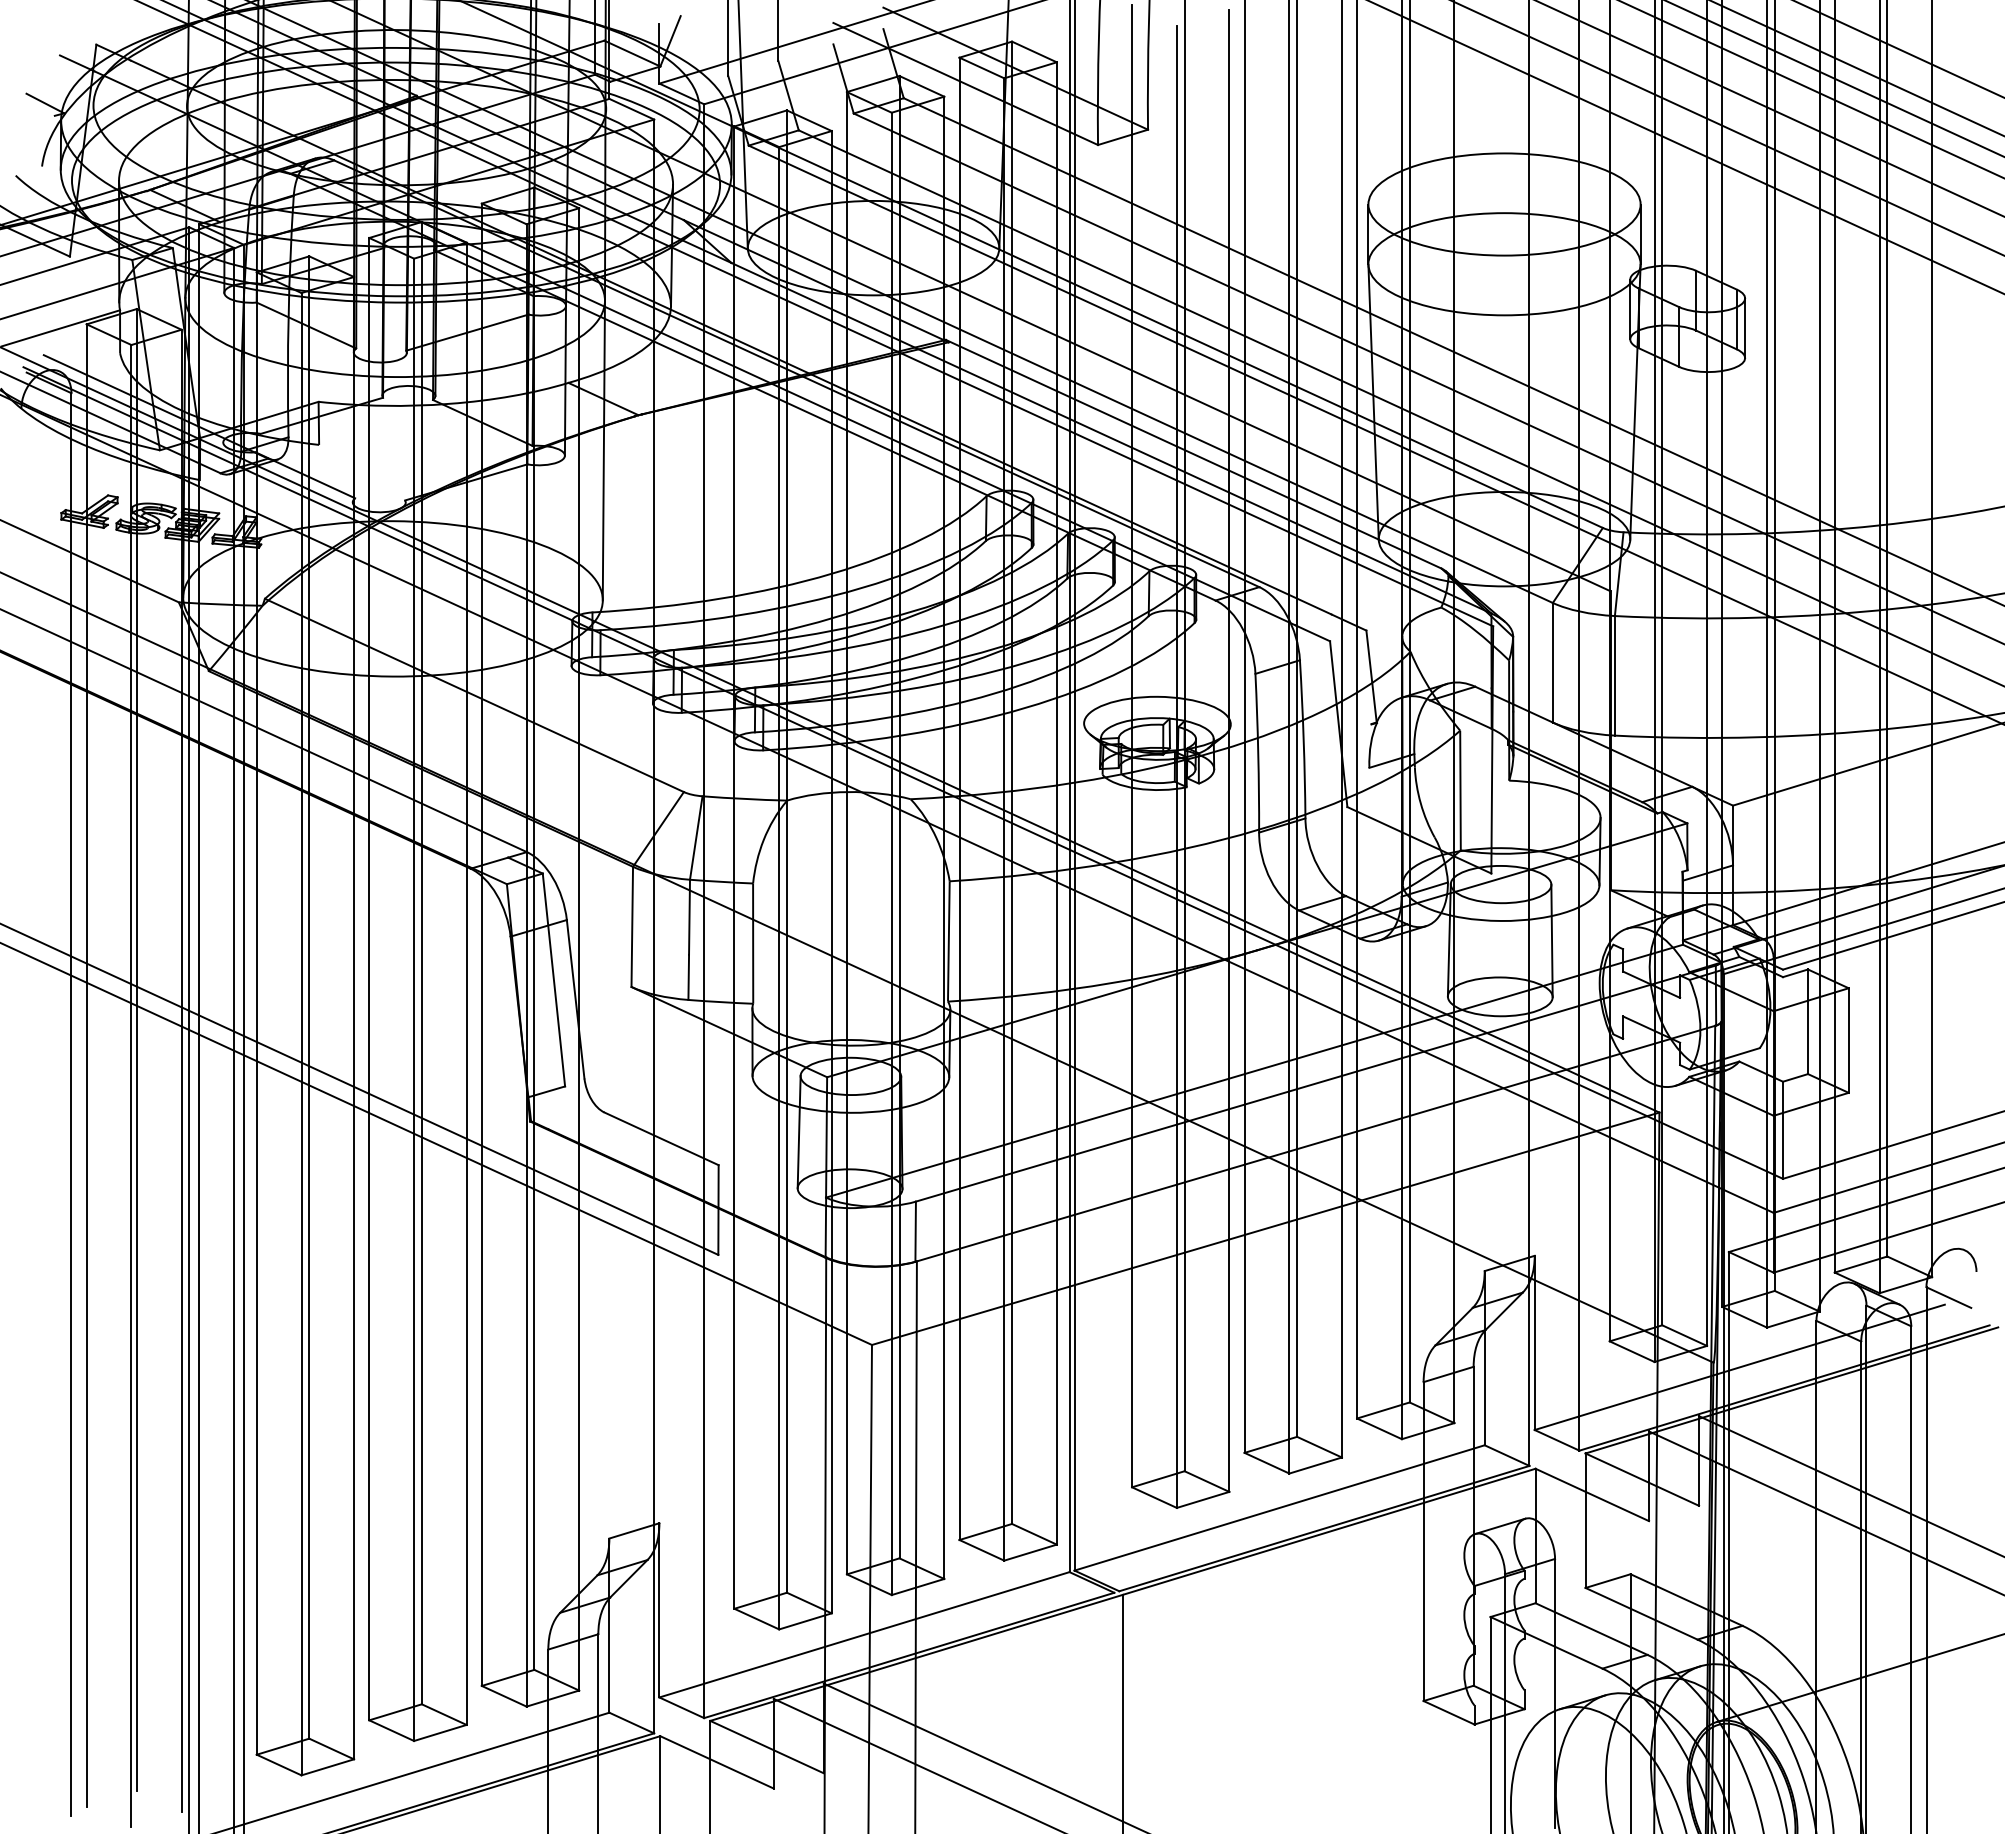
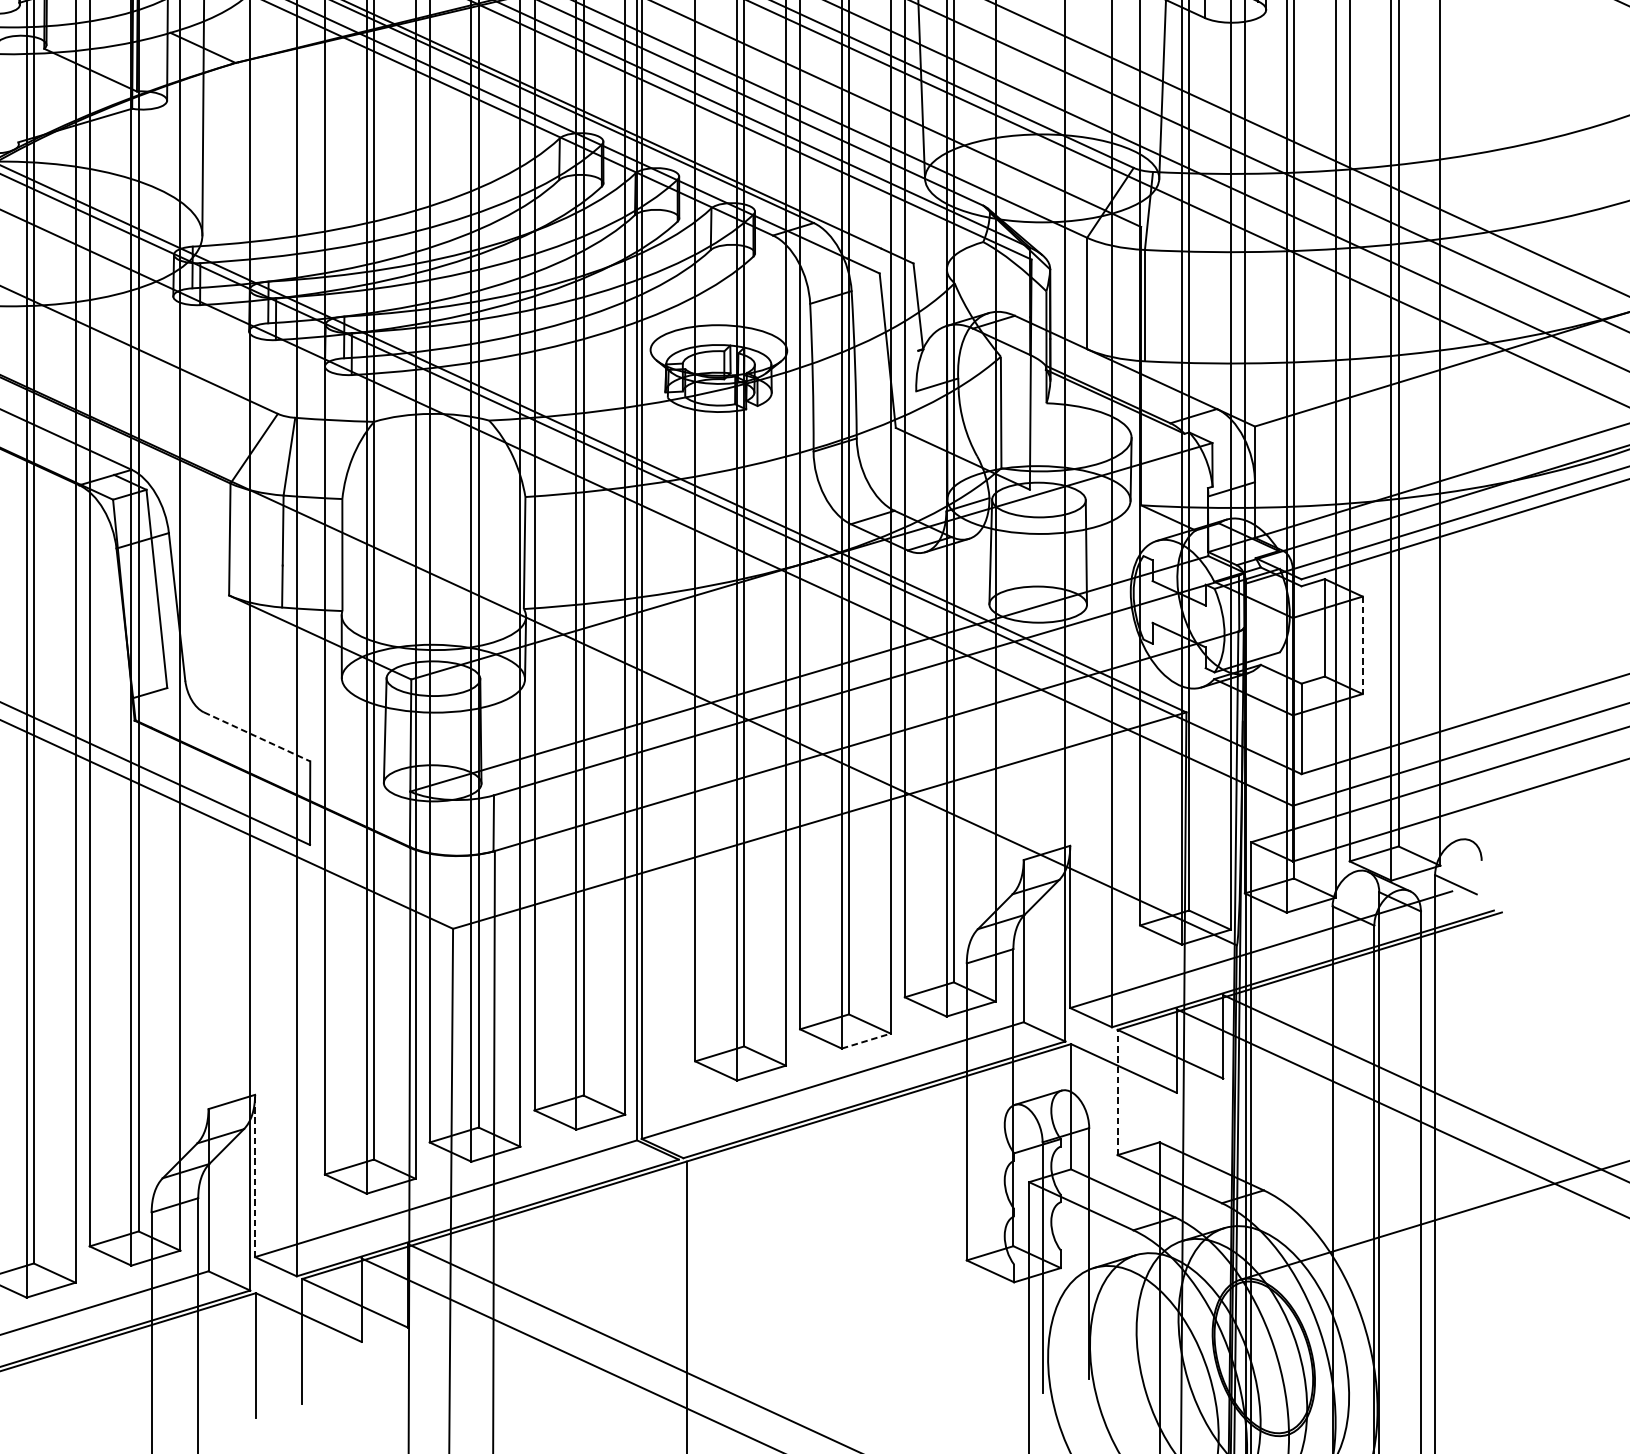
line: (1848, 1041) -> (1362, 646), solid -> dashed
line: (661, 1138) -> (257, 736), solid -> dashed
line: (1316, 1465) -> (867, 1041), solid -> dashed
line: (1585, 1520) -> (1117, 1092), solid -> dashed
line: (659, 1609) -> (255, 1175), solid -> dashed

